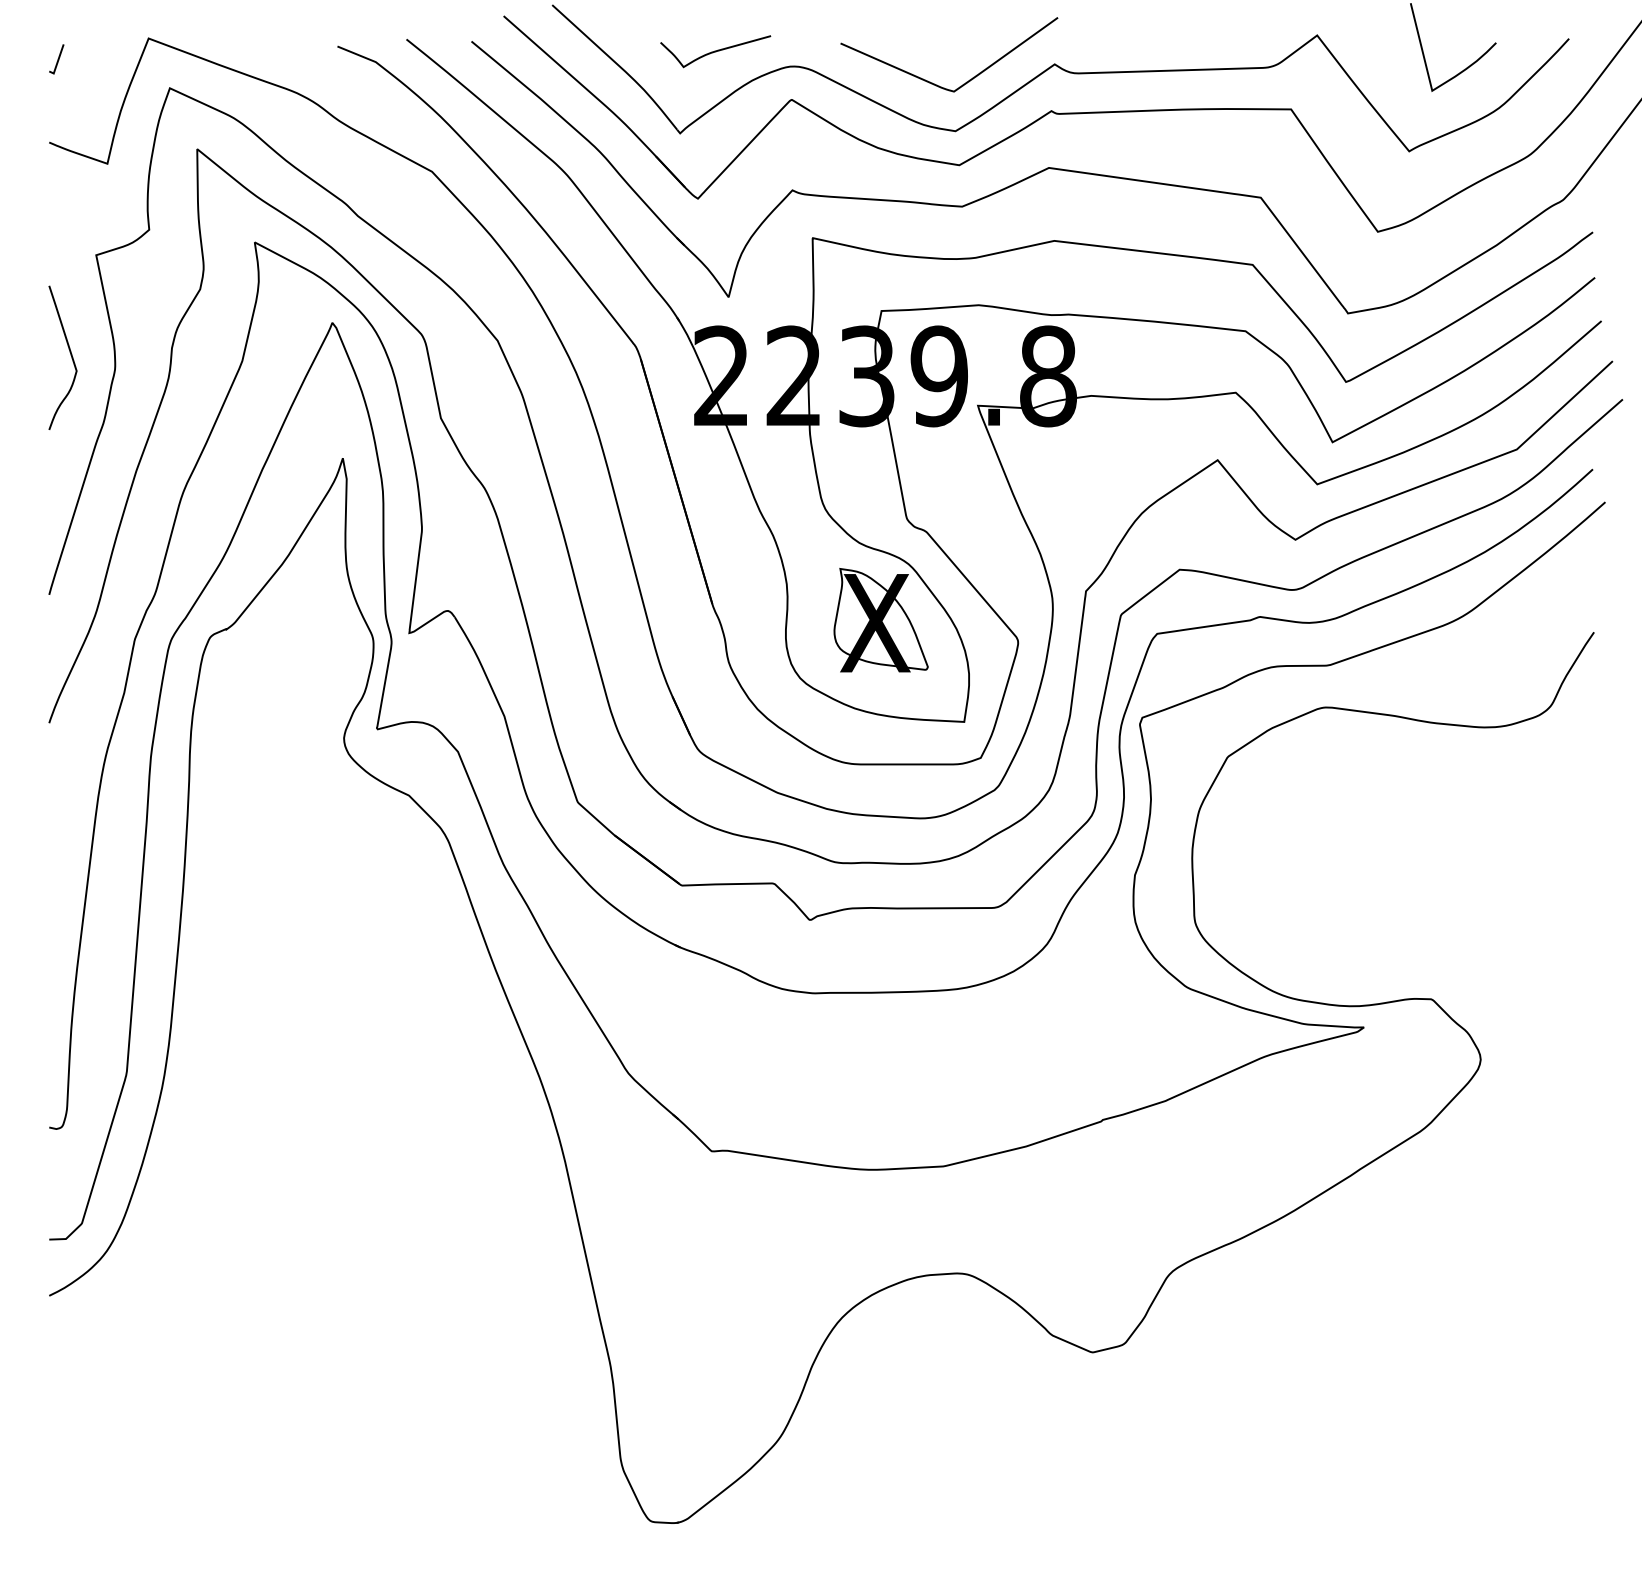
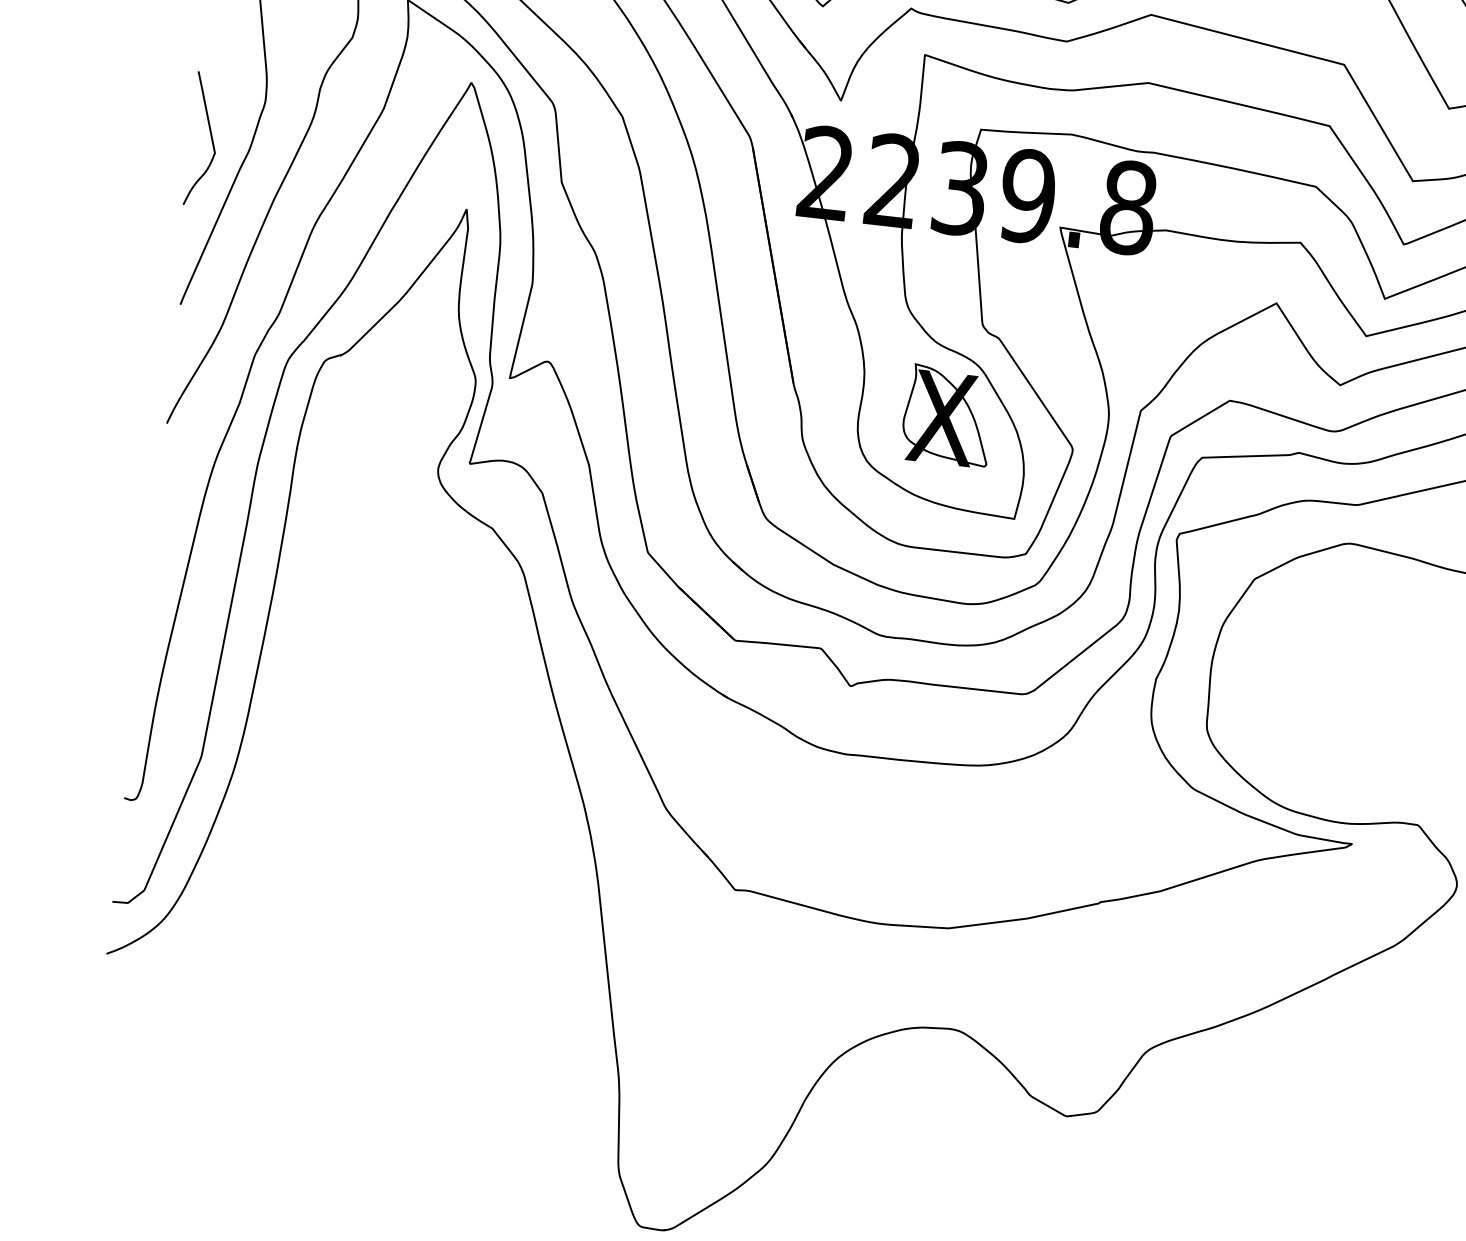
curve: (70, 355) -> (210, 138), moved

